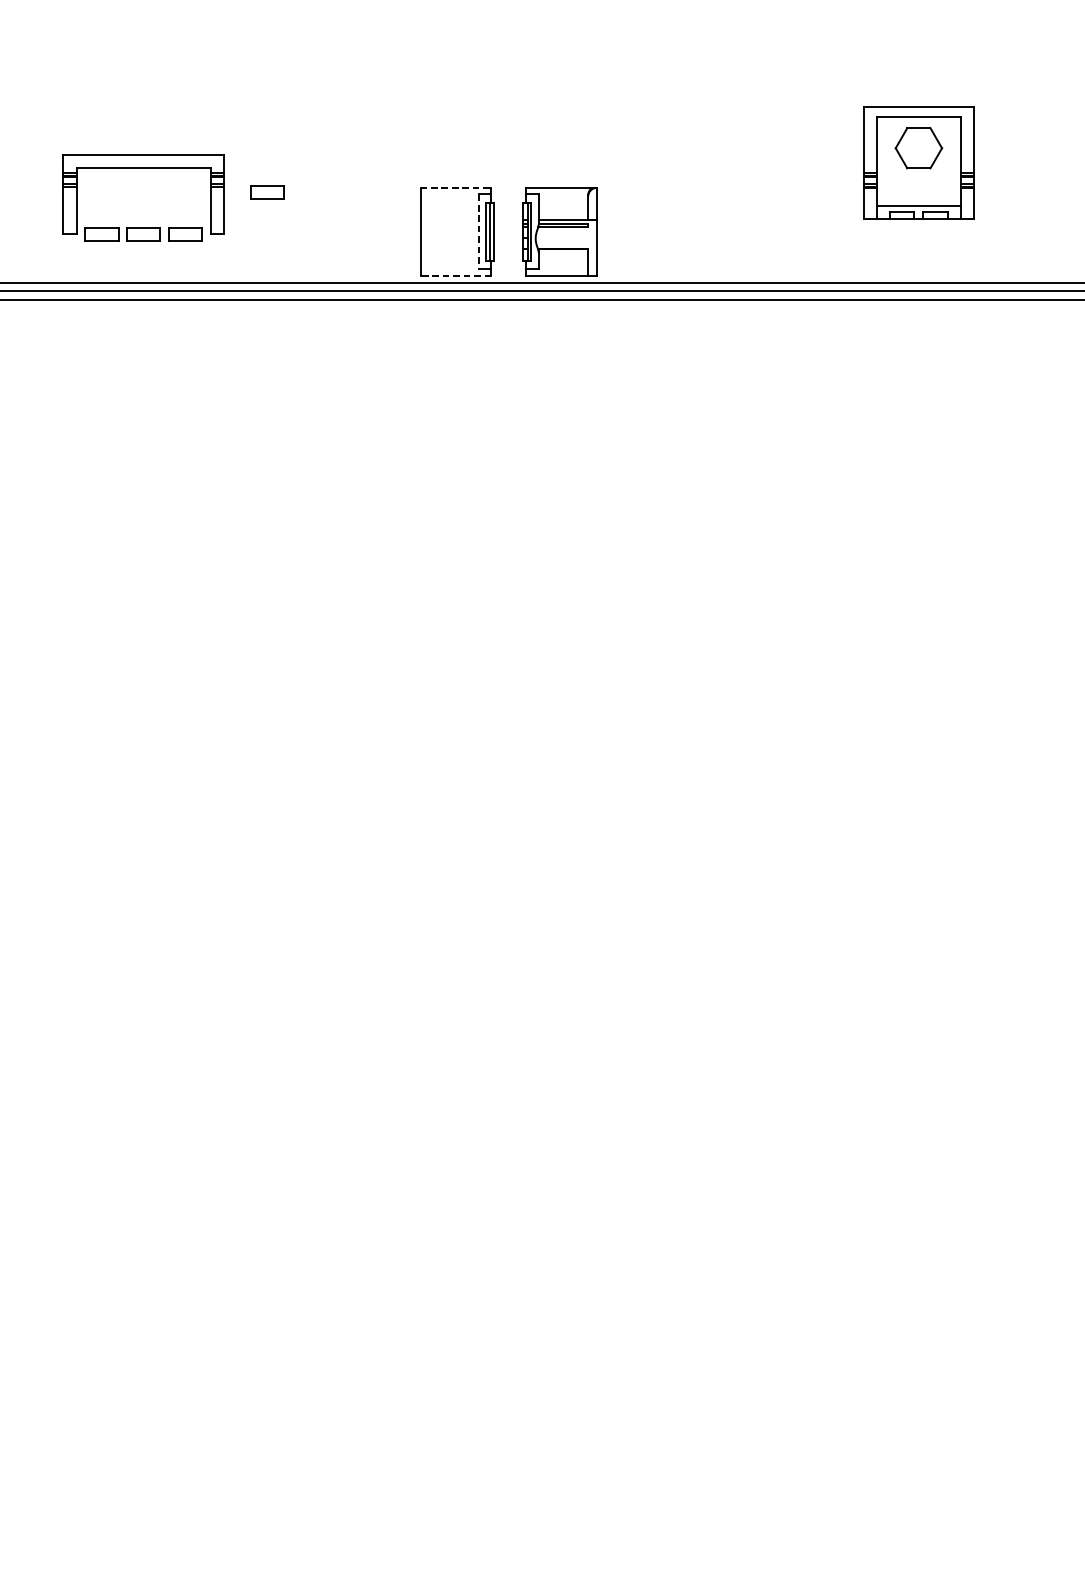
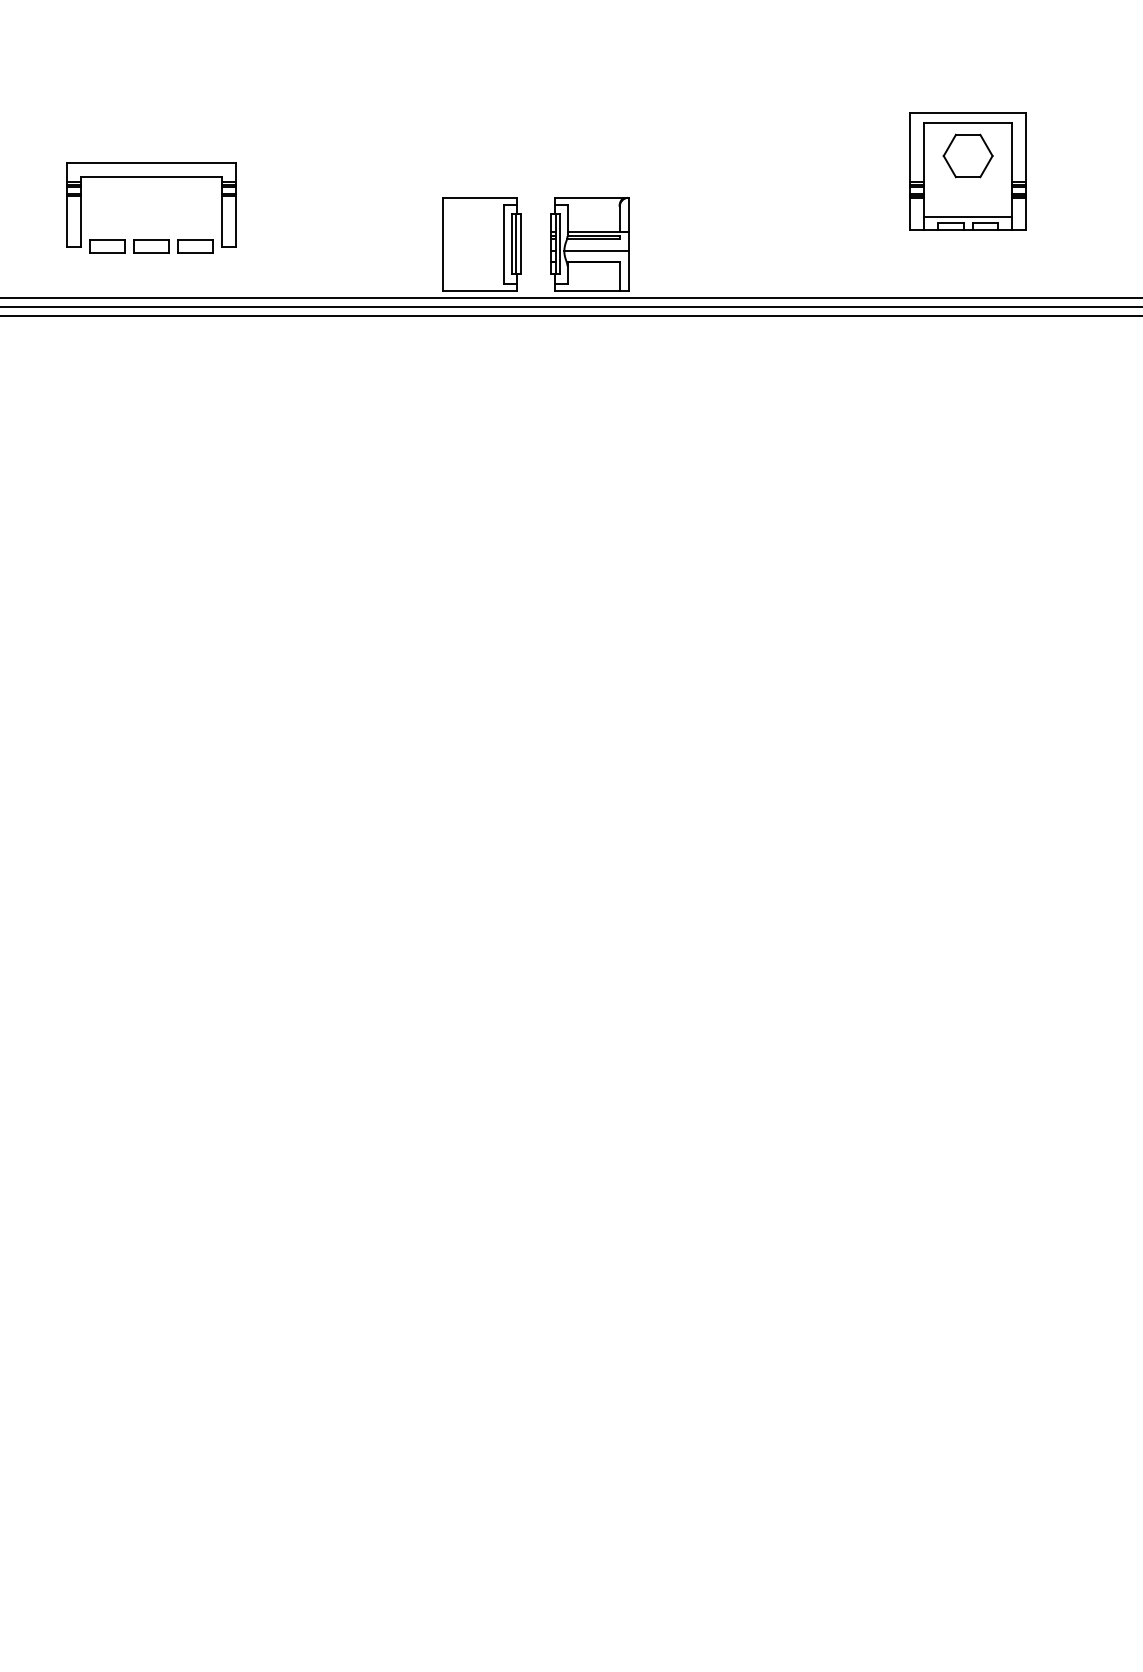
line: (456, 187) -> (480, 197), dashed -> solid
part: (267, 192) -> (281, 202), removed
line: (478, 232) -> (504, 244), dashed -> solid
line: (566, 237) -> (596, 250), added
line: (455, 275) -> (479, 290), dashed -> solid

